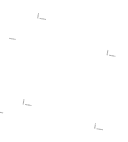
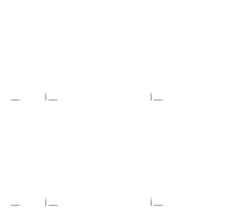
text: (42, 16) -> (51, 96), moved
text: (27, 102) -> (51, 201), moved

